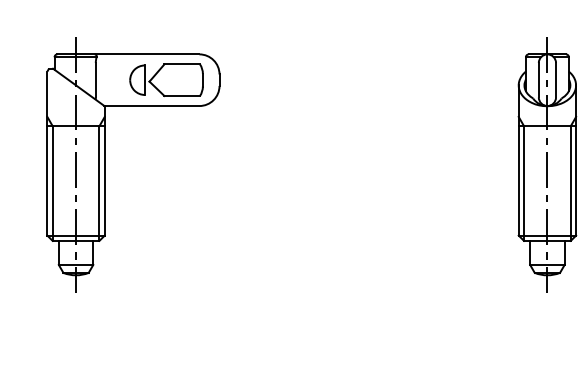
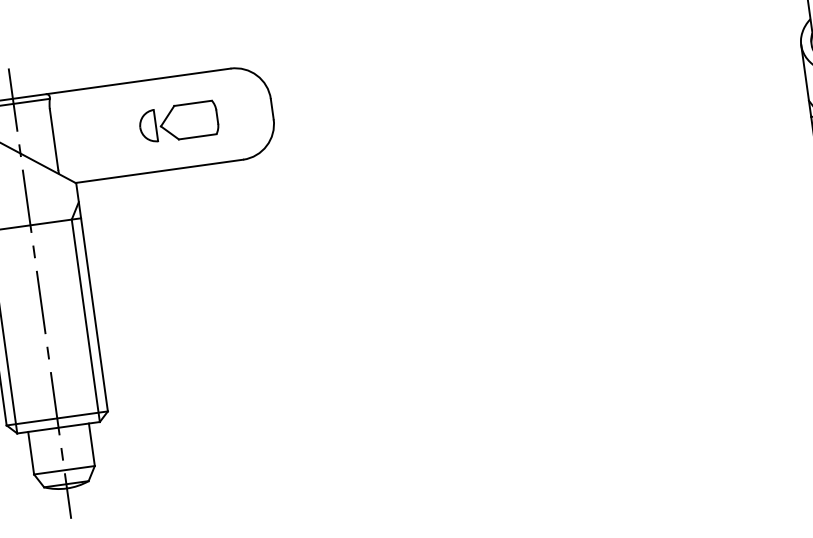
part: (166, 80) -> (178, 122), size x0.6

